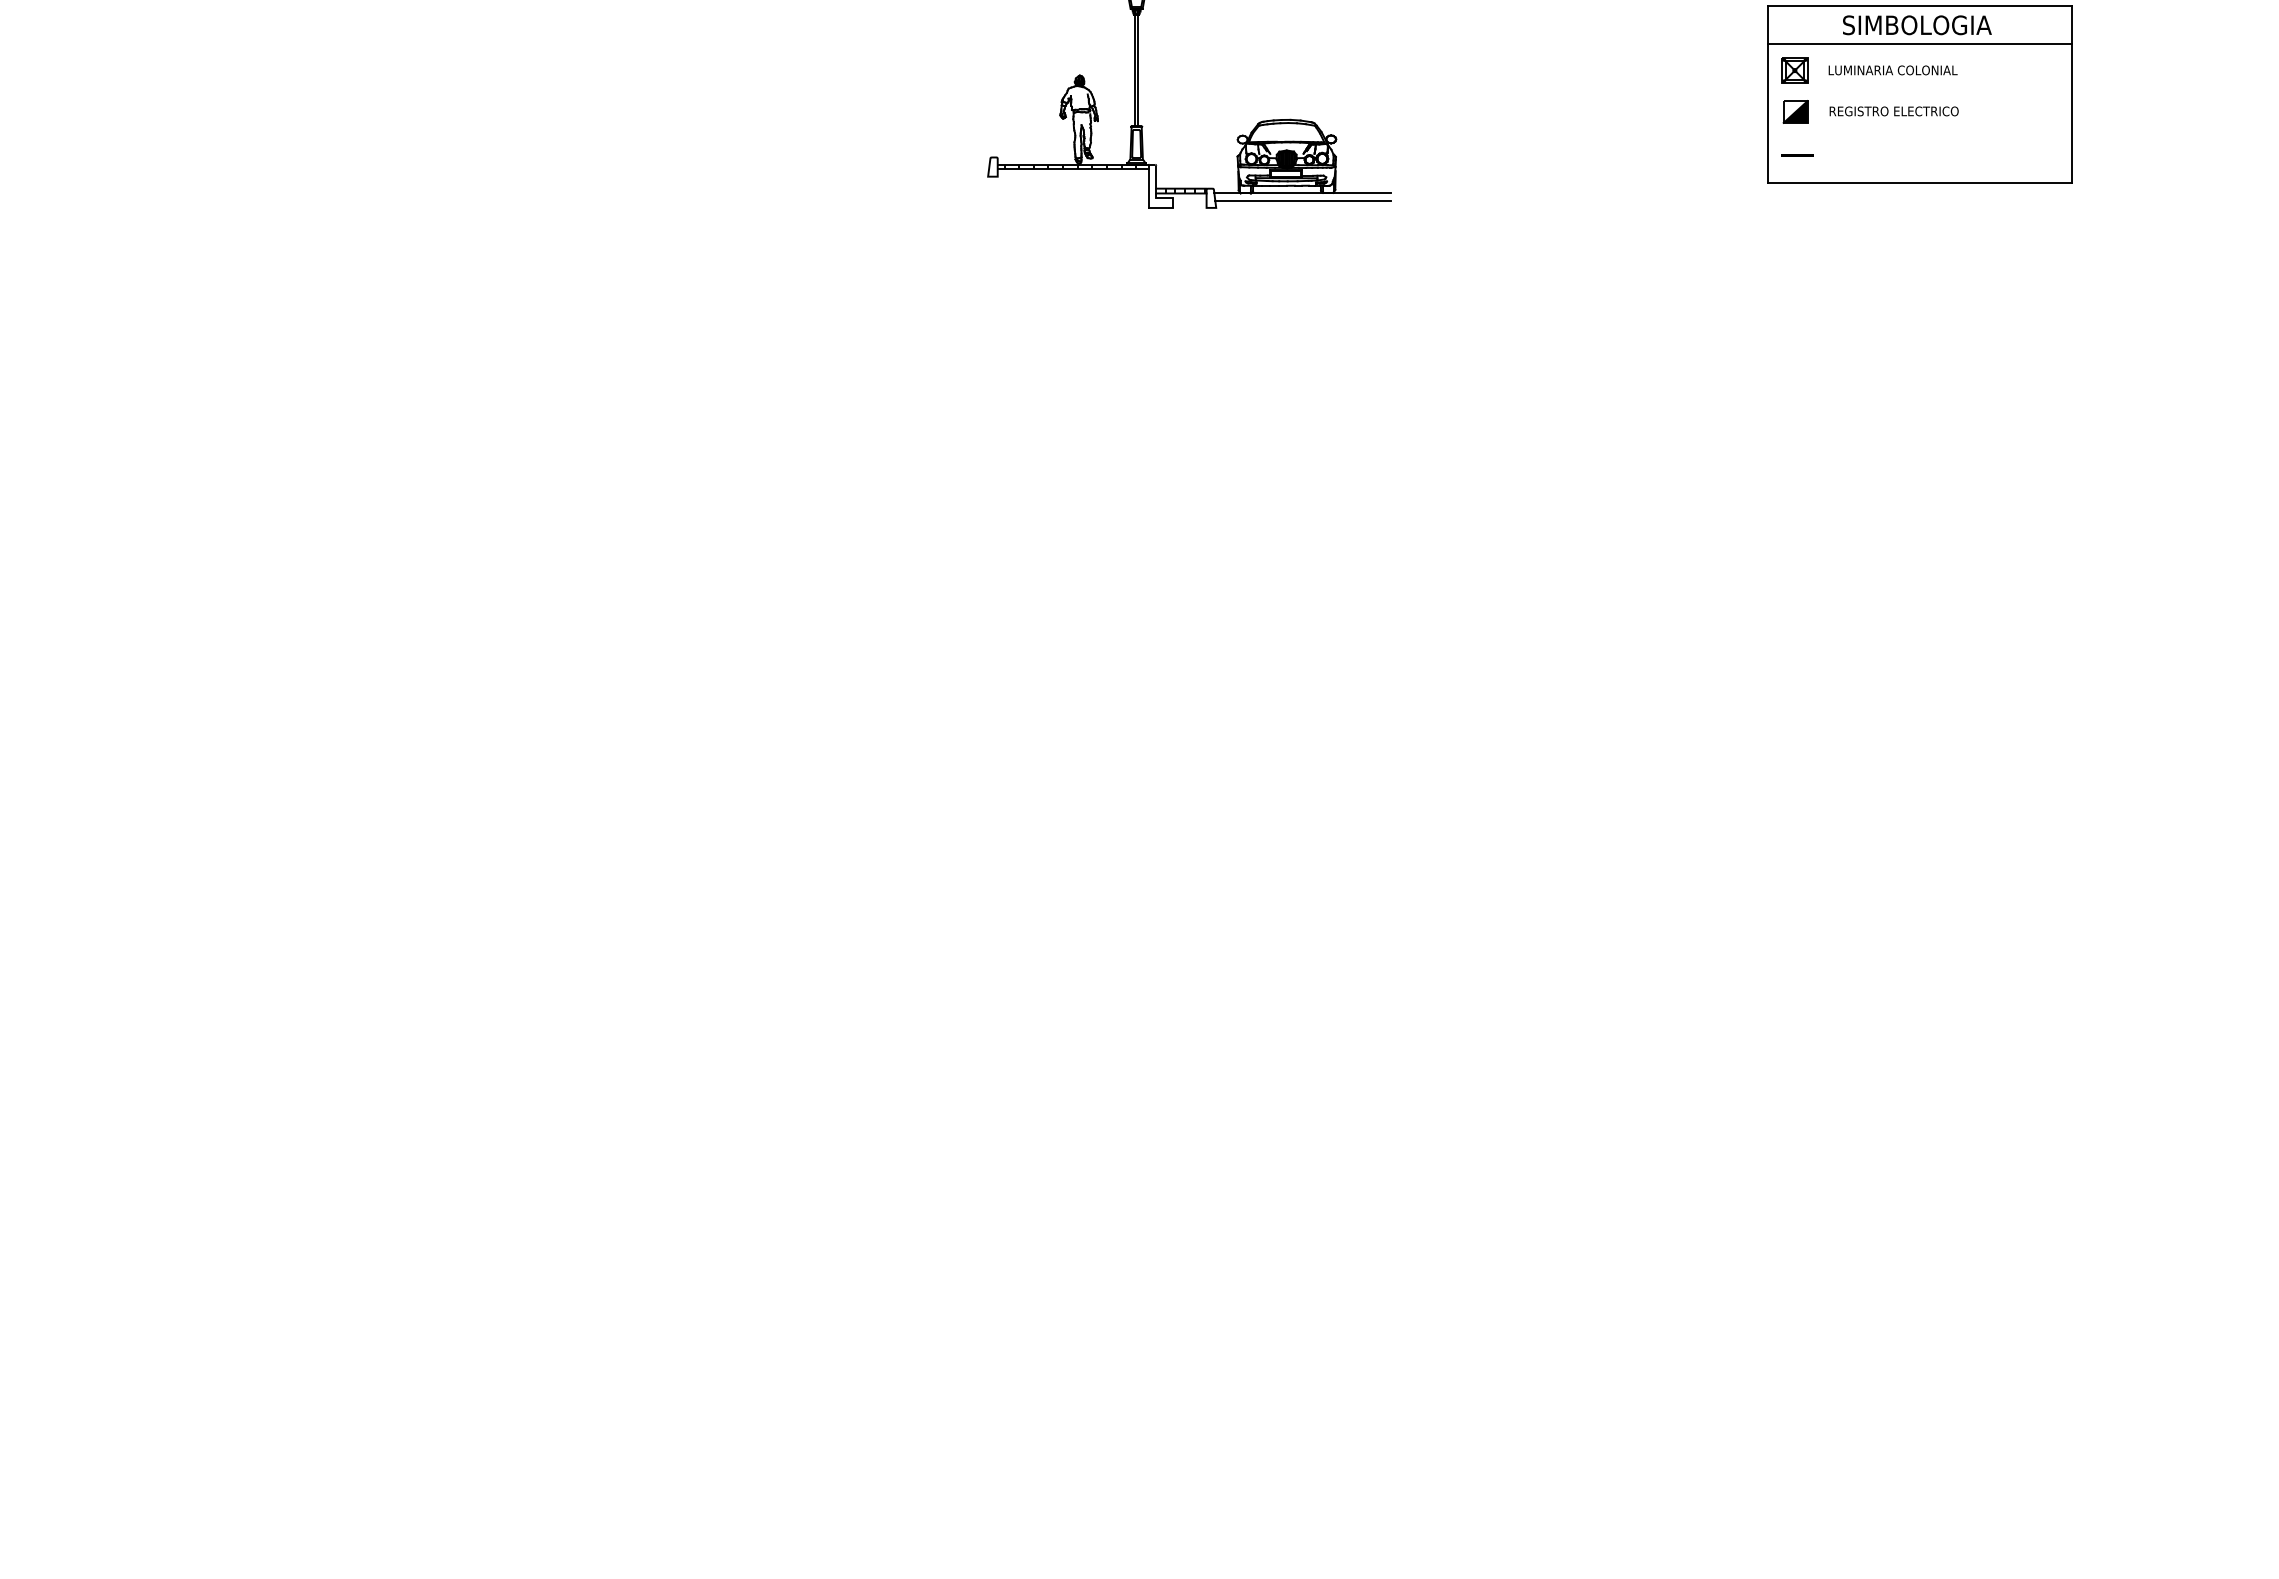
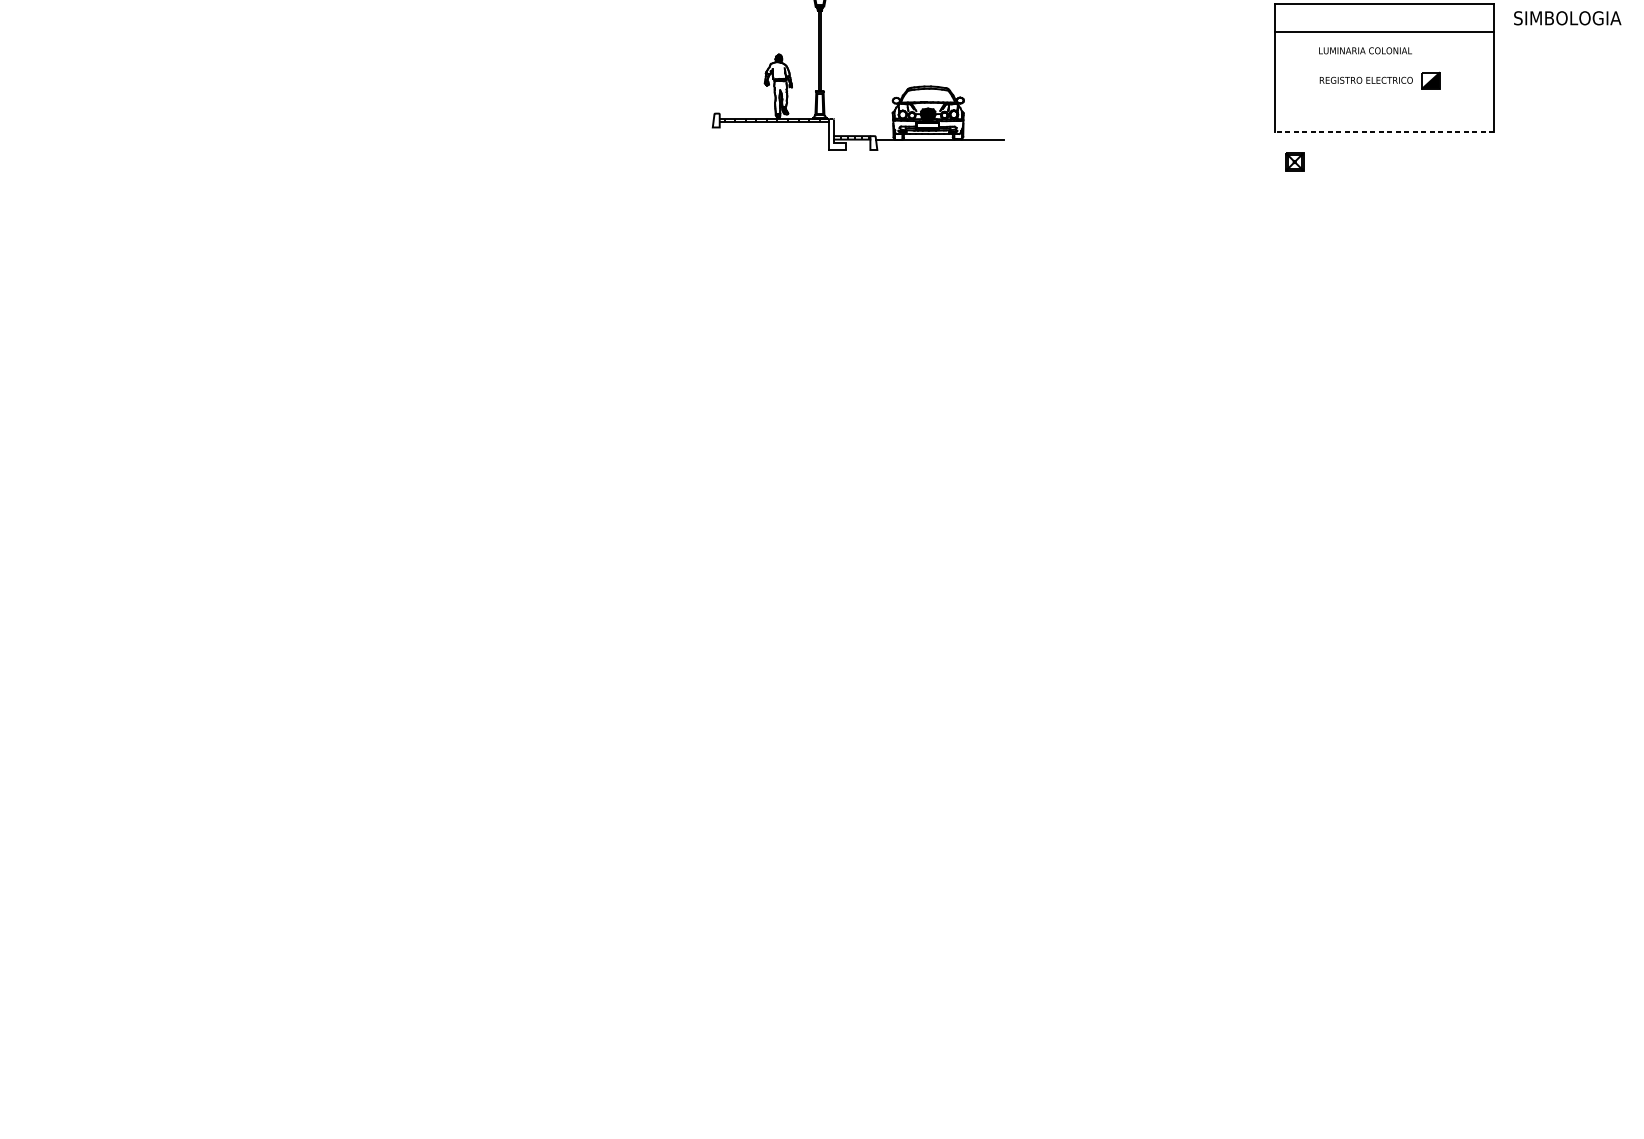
text: (1917, 25) -> (1567, 18), moved
part: (1794, 70) -> (1294, 161), moved
part: (1795, 111) -> (1430, 80), moved
line: (1797, 155) -> (1296, 112), removed
line: (1919, 182) -> (1384, 131), solid -> dashed
line: (1303, 200) -> (940, 144), removed

